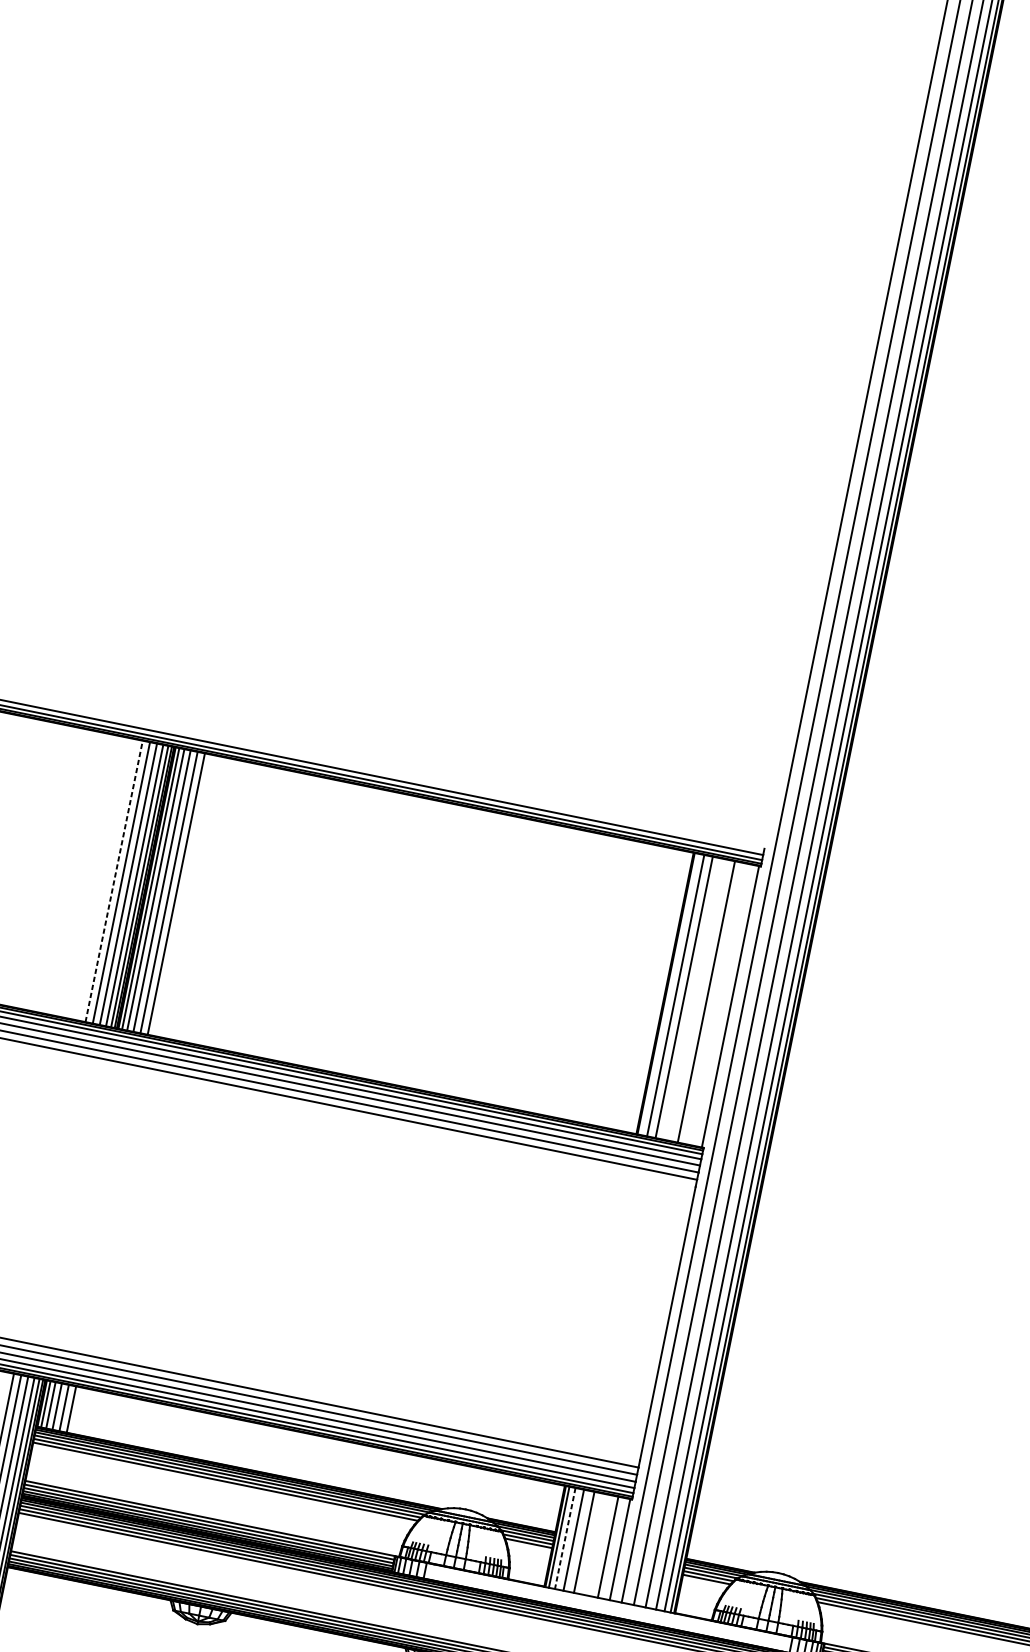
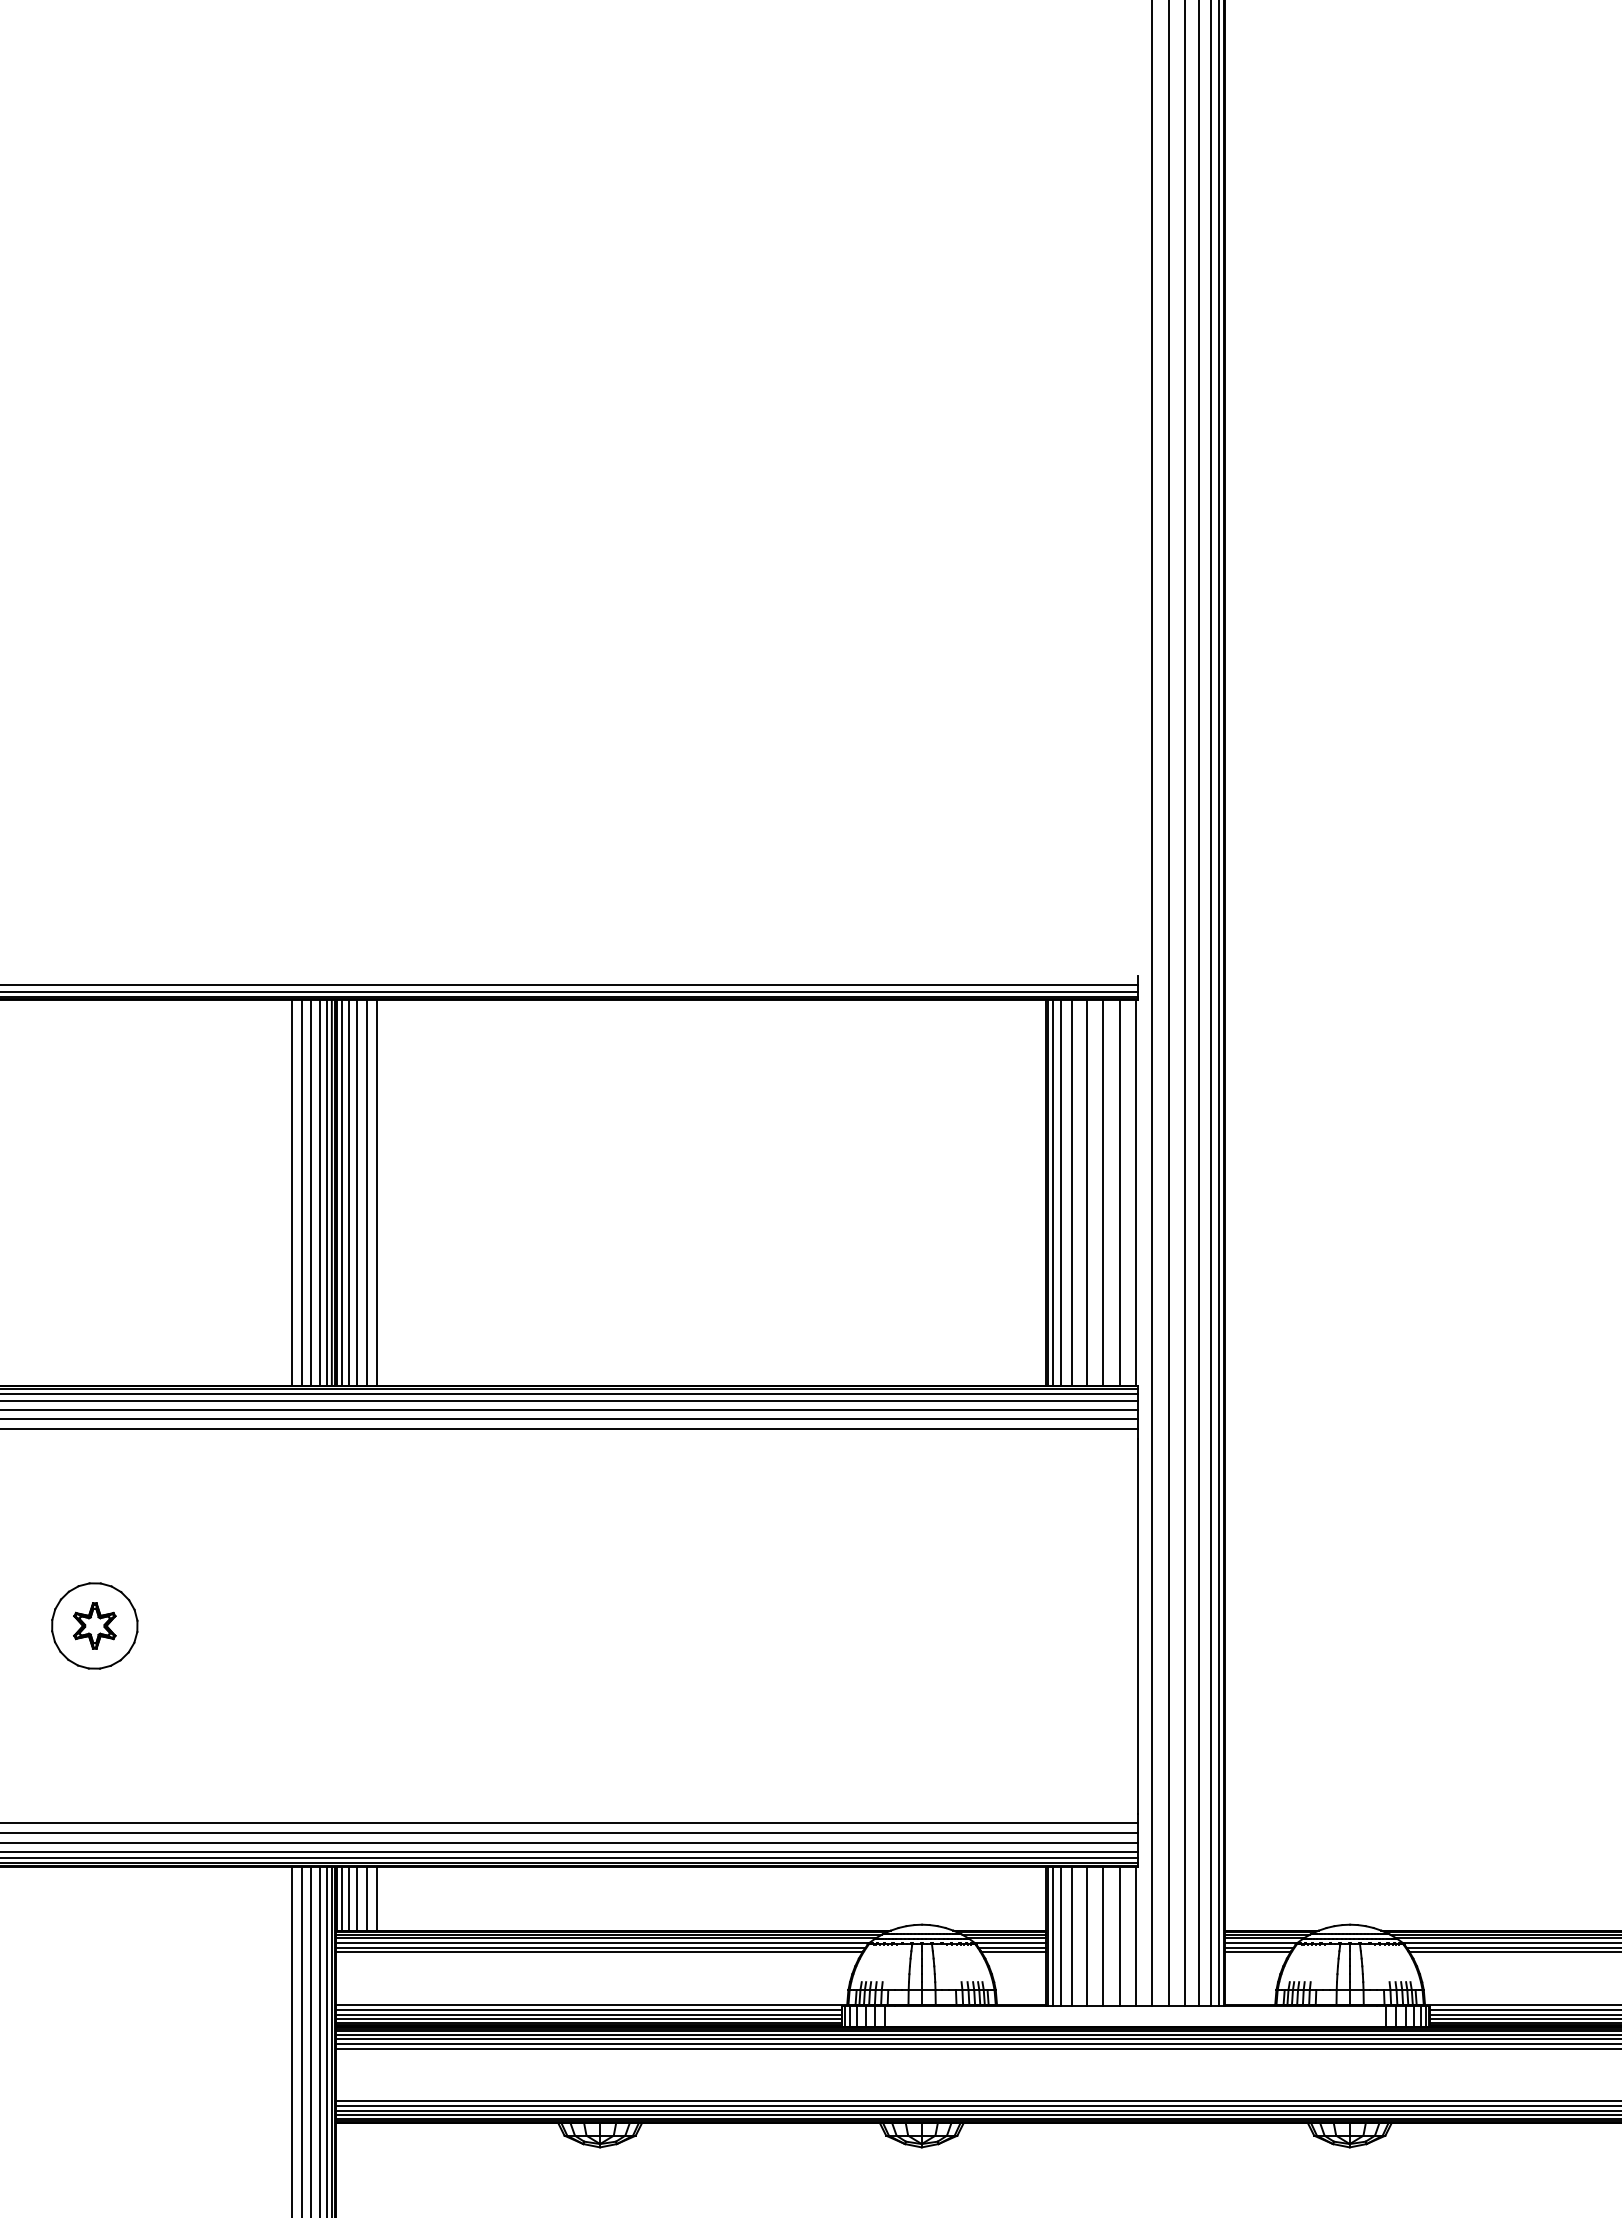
line: (113, 881) -> (291, 1192), dashed -> solid
line: (669, 994) -> (1052, 1192), added
line: (694, 999) -> (1086, 1192), added
line: (718, 1004) -> (1119, 1192), added
line: (565, 1538) -> (1060, 1936), dashed -> solid
line: (595, 1544) -> (1102, 1936), added

